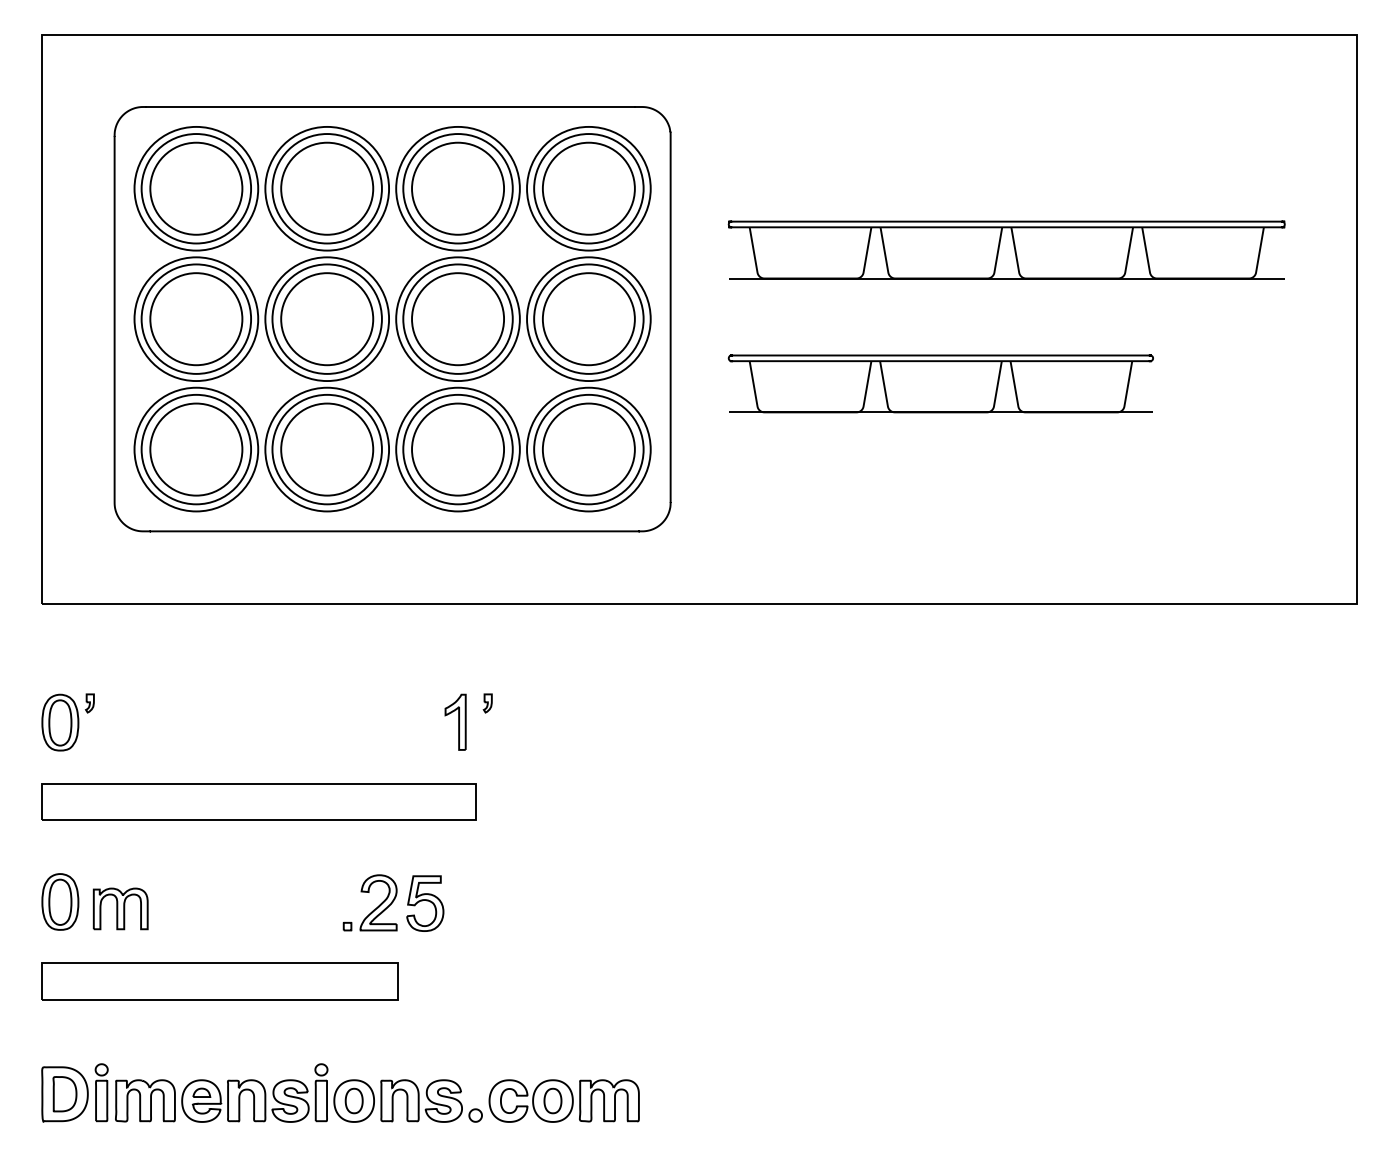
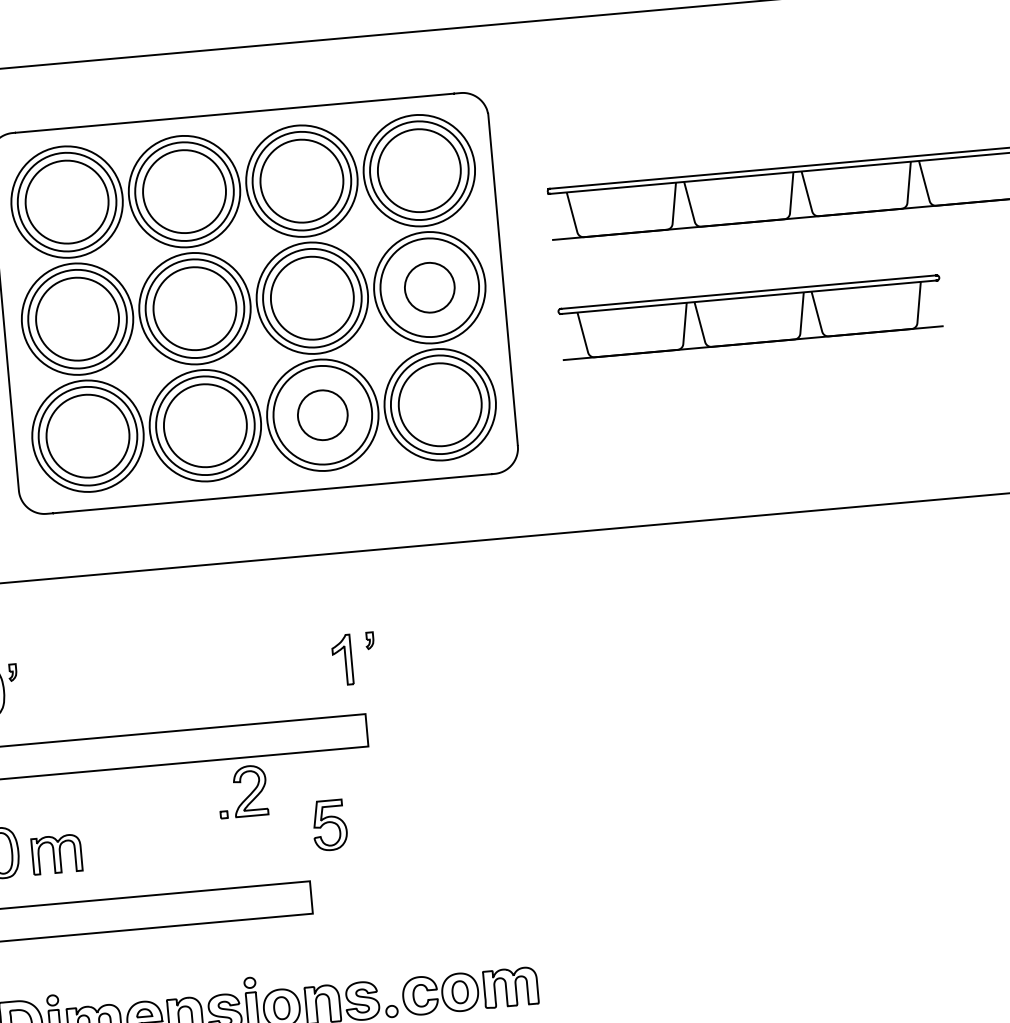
circle: (588, 319) -> (429, 288), size x0.6
circle: (458, 449) -> (323, 415), size x0.6
part: (373, 909) -> (246, 797), moved

